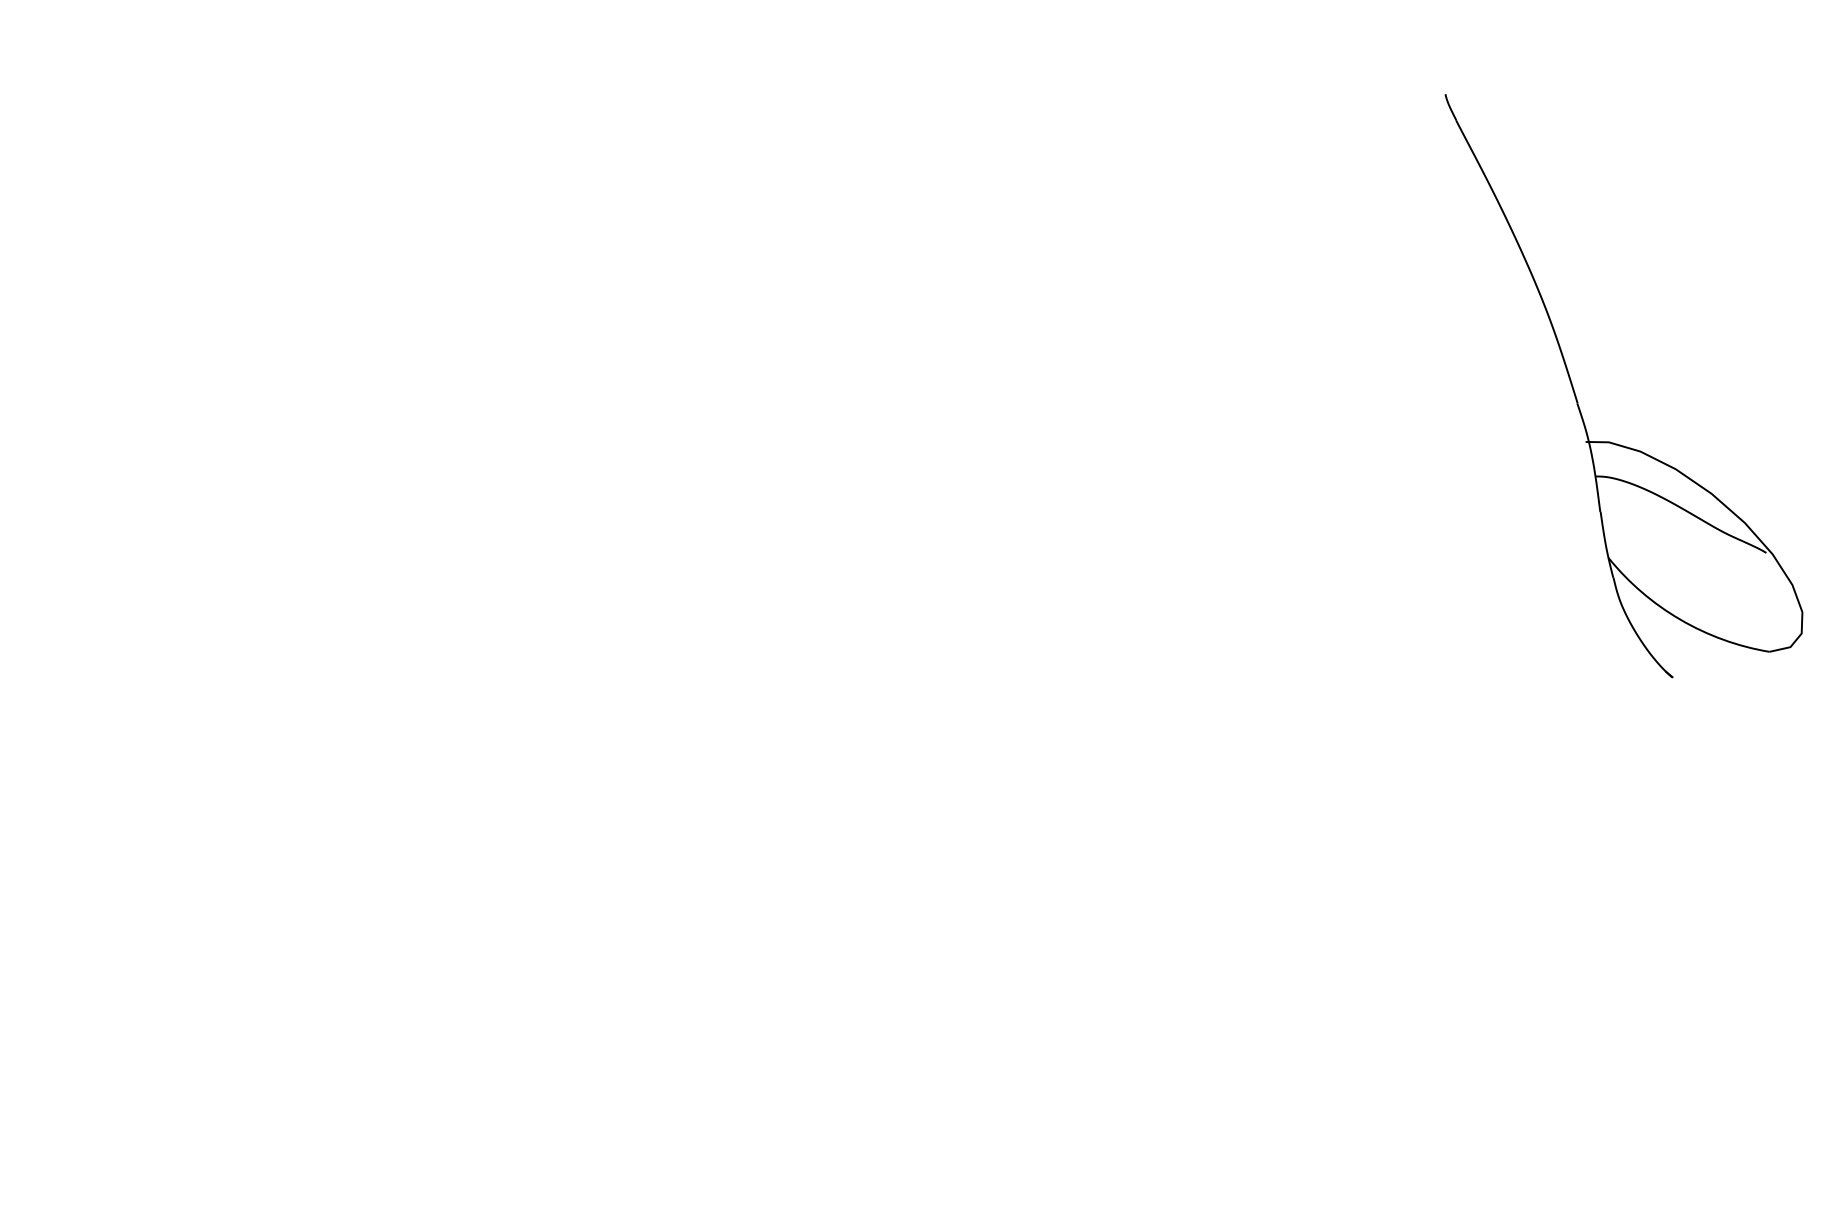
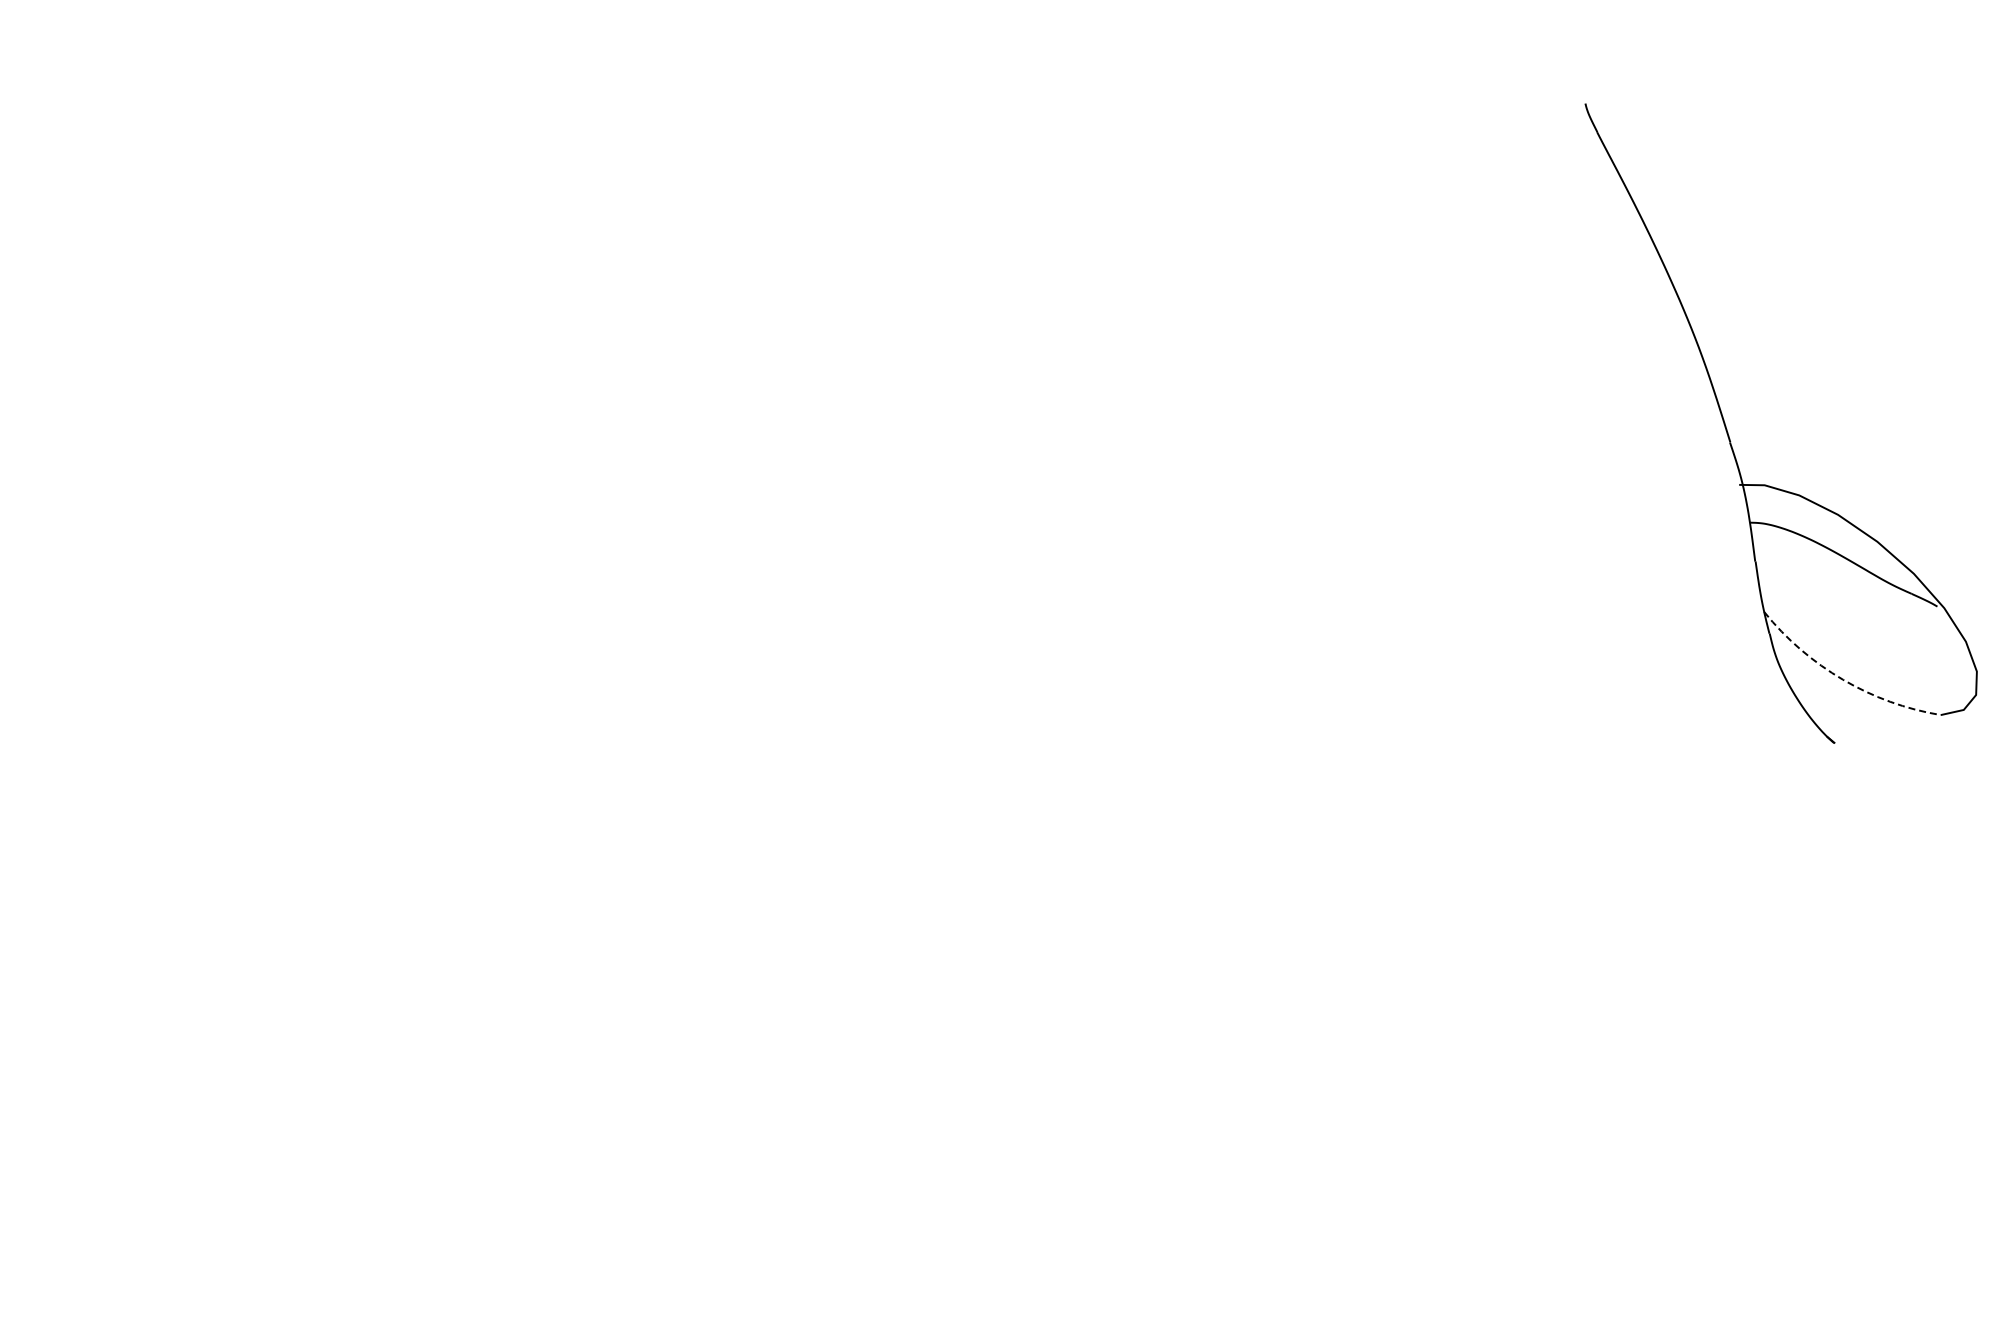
arc: (1680, 619) -> (1843, 679), solid -> dashed

